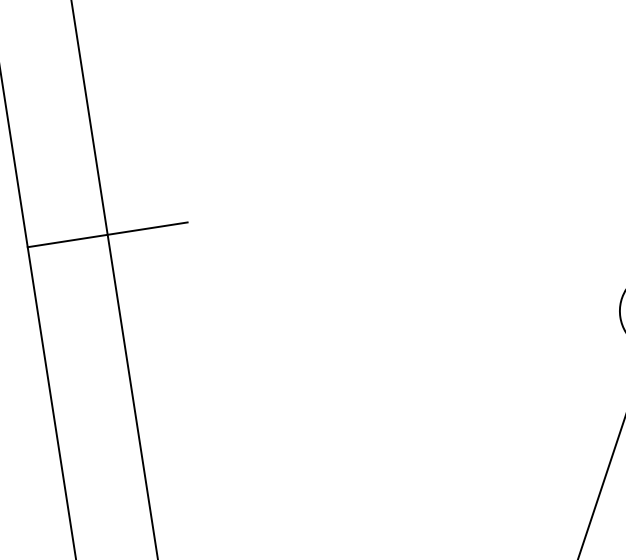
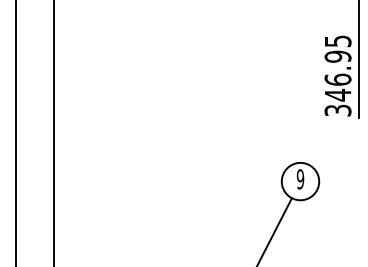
line: (107, 234) -> (53, 107), removed

